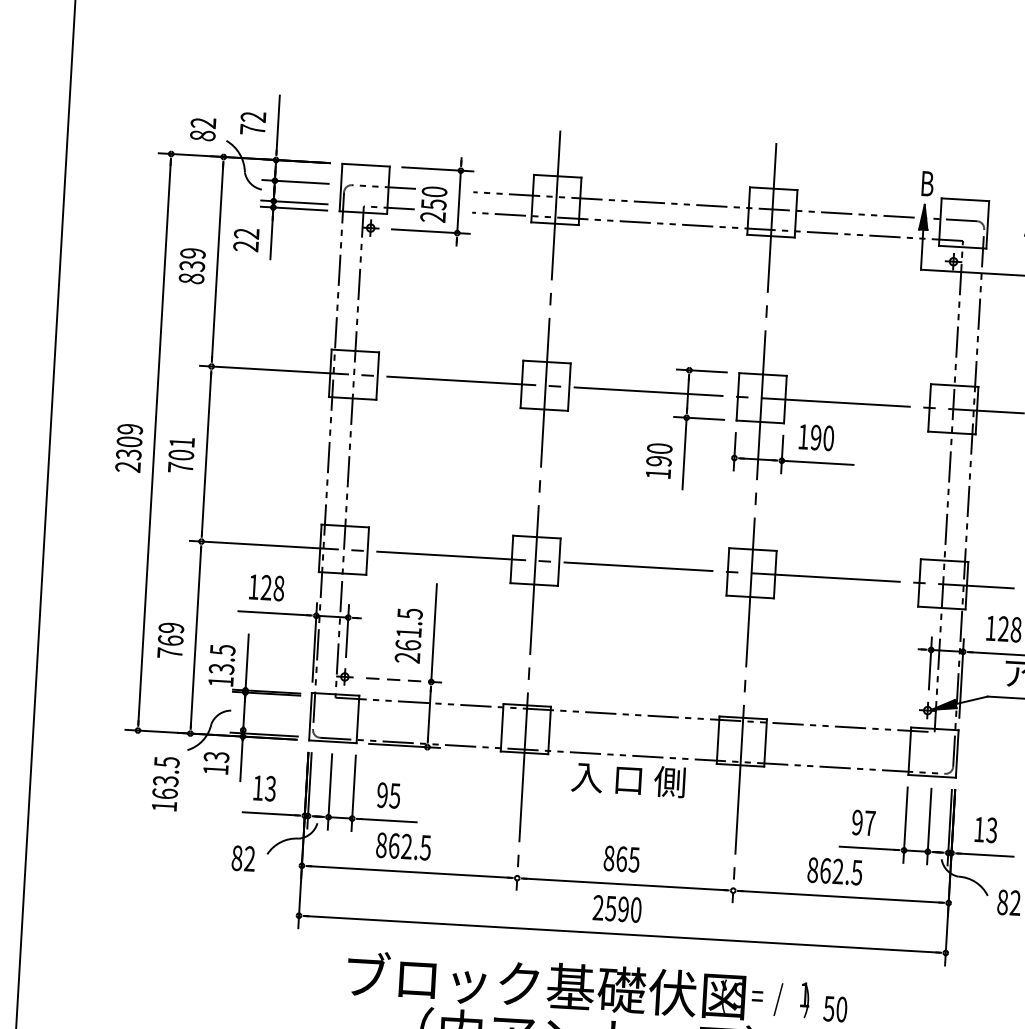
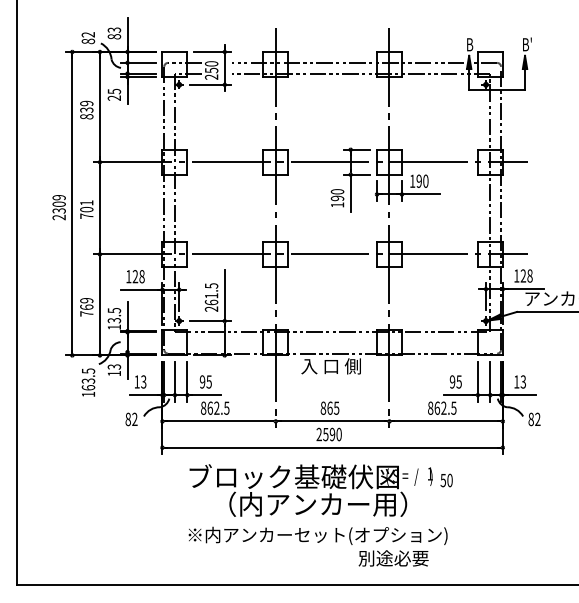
text: (253, 123) -> (114, 33), 72 -> 83
text: (246, 233) -> (114, 91), 22 -> 25
line: (406, 681) -> (211, 321), dashed -> solid
text: (868, 822) -> (458, 381), 97 -> 95

